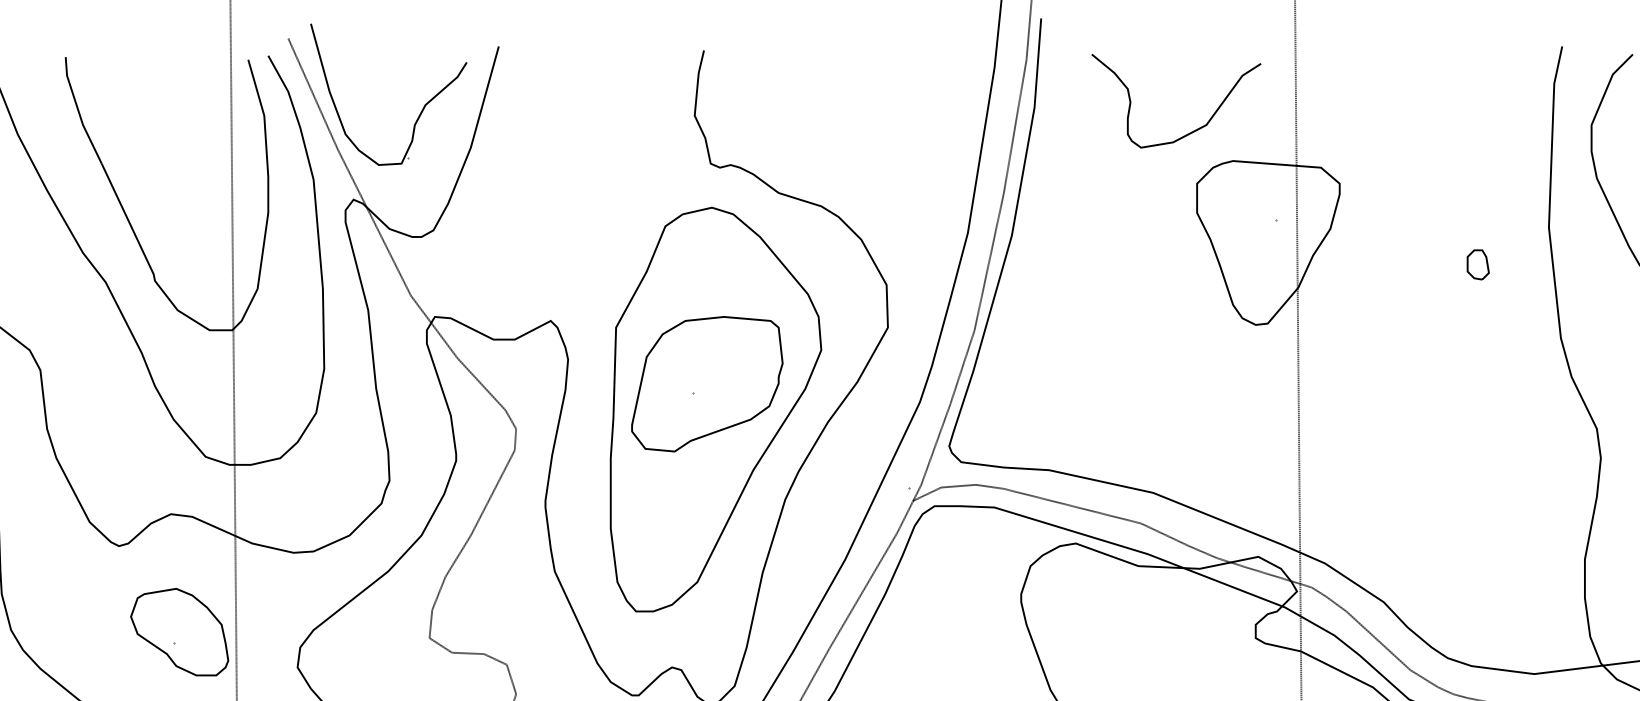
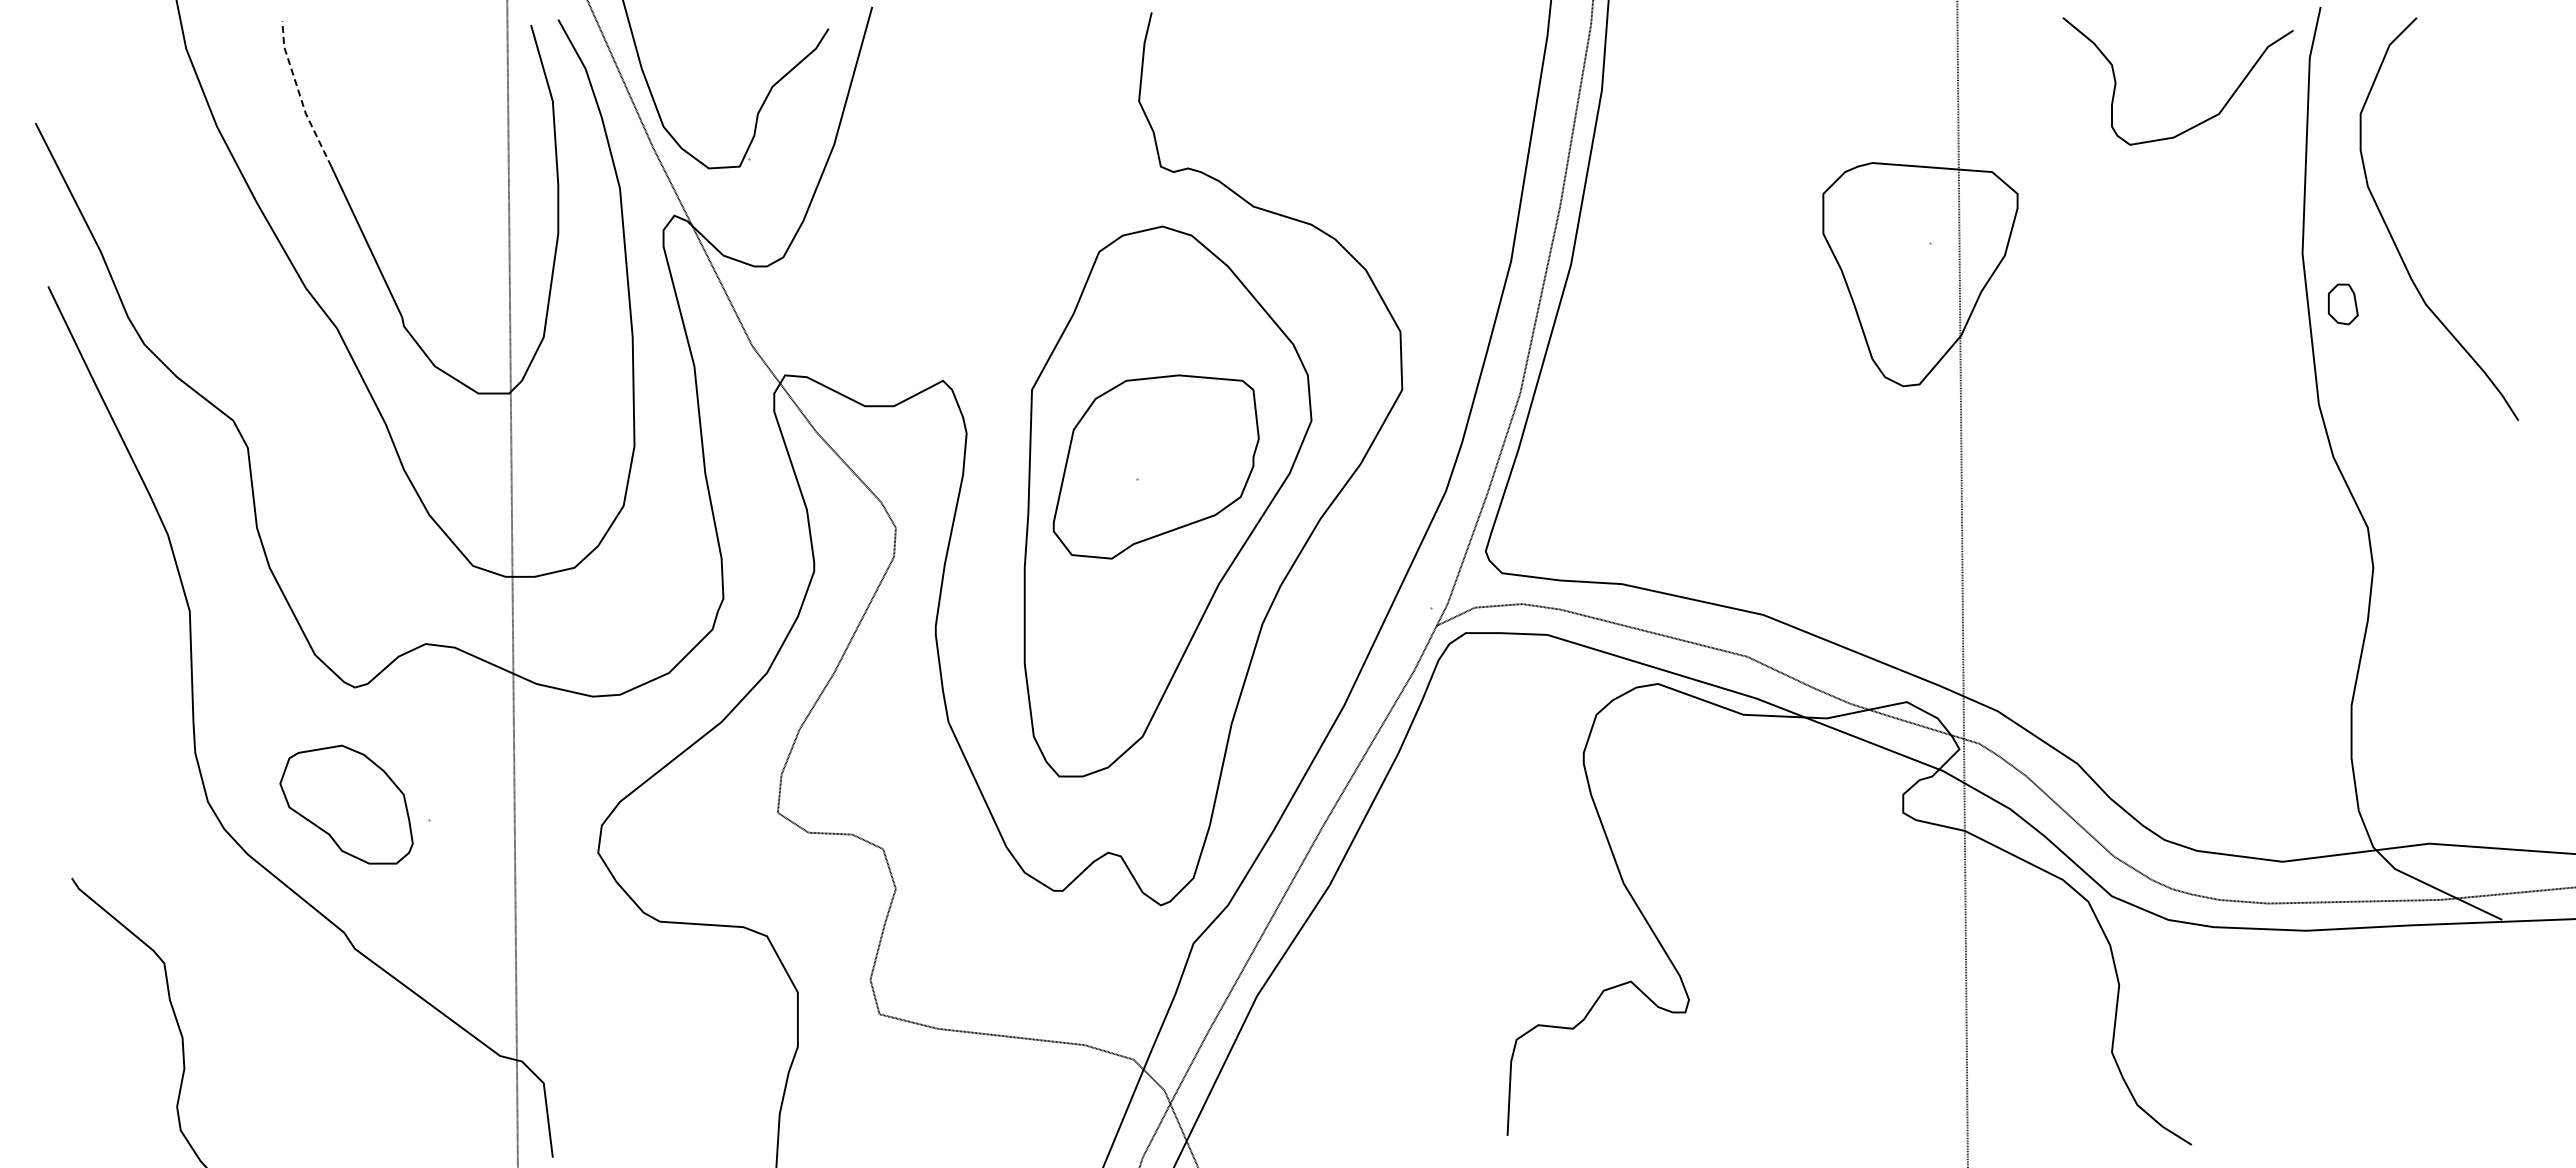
line: (79, 112) -> (300, 96), solid -> dashed
curve: (1191, 132) -> (2198, 123), moved
part: (1478, 264) -> (2343, 304), moved
part: (179, 632) -> (346, 804), moved

